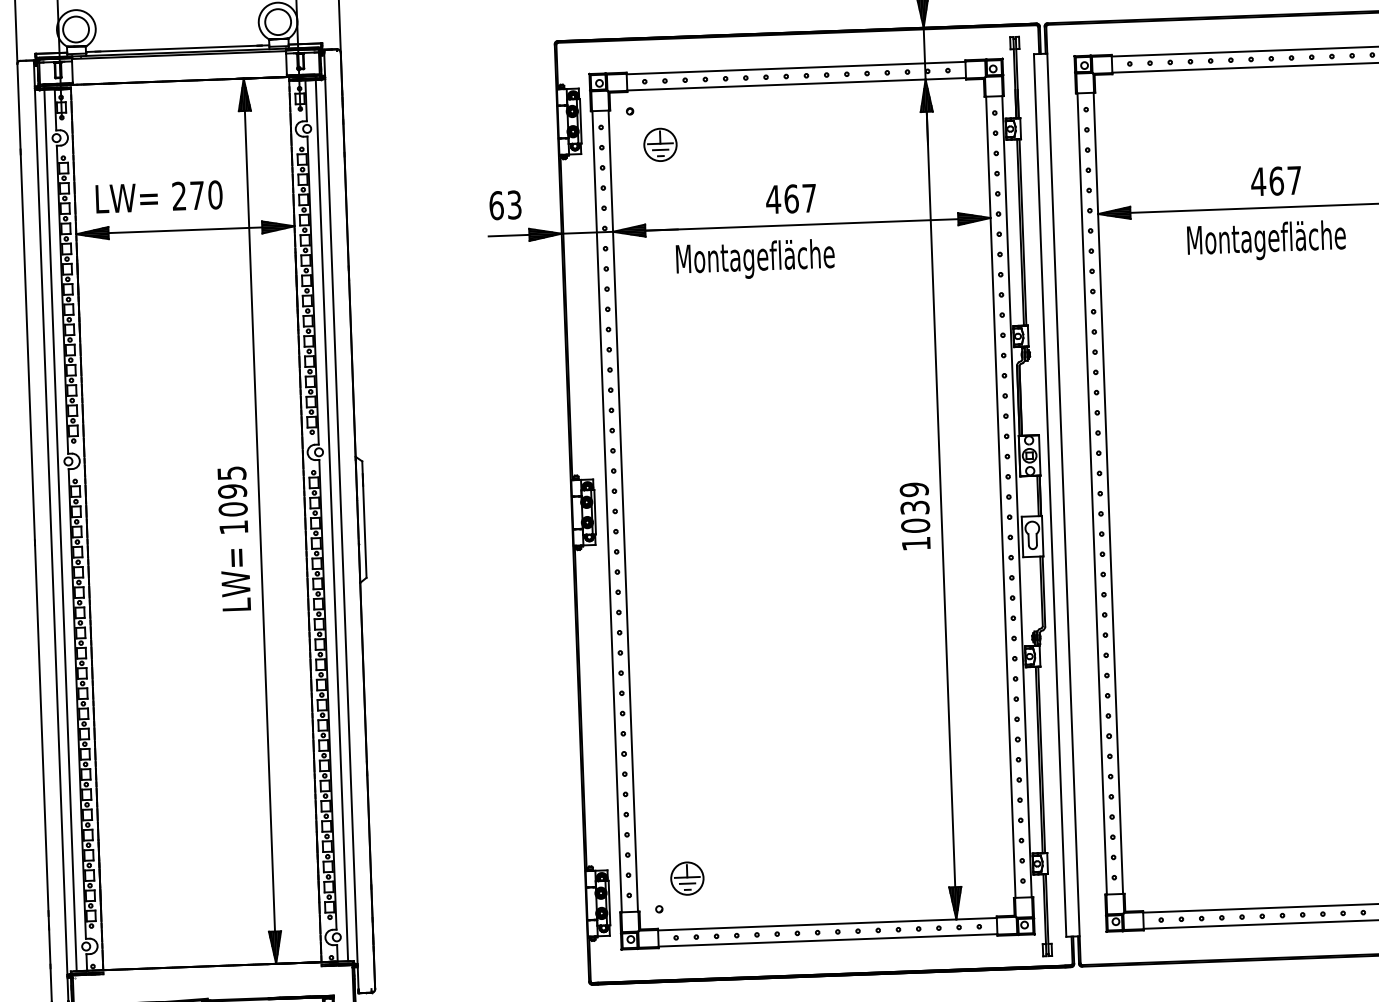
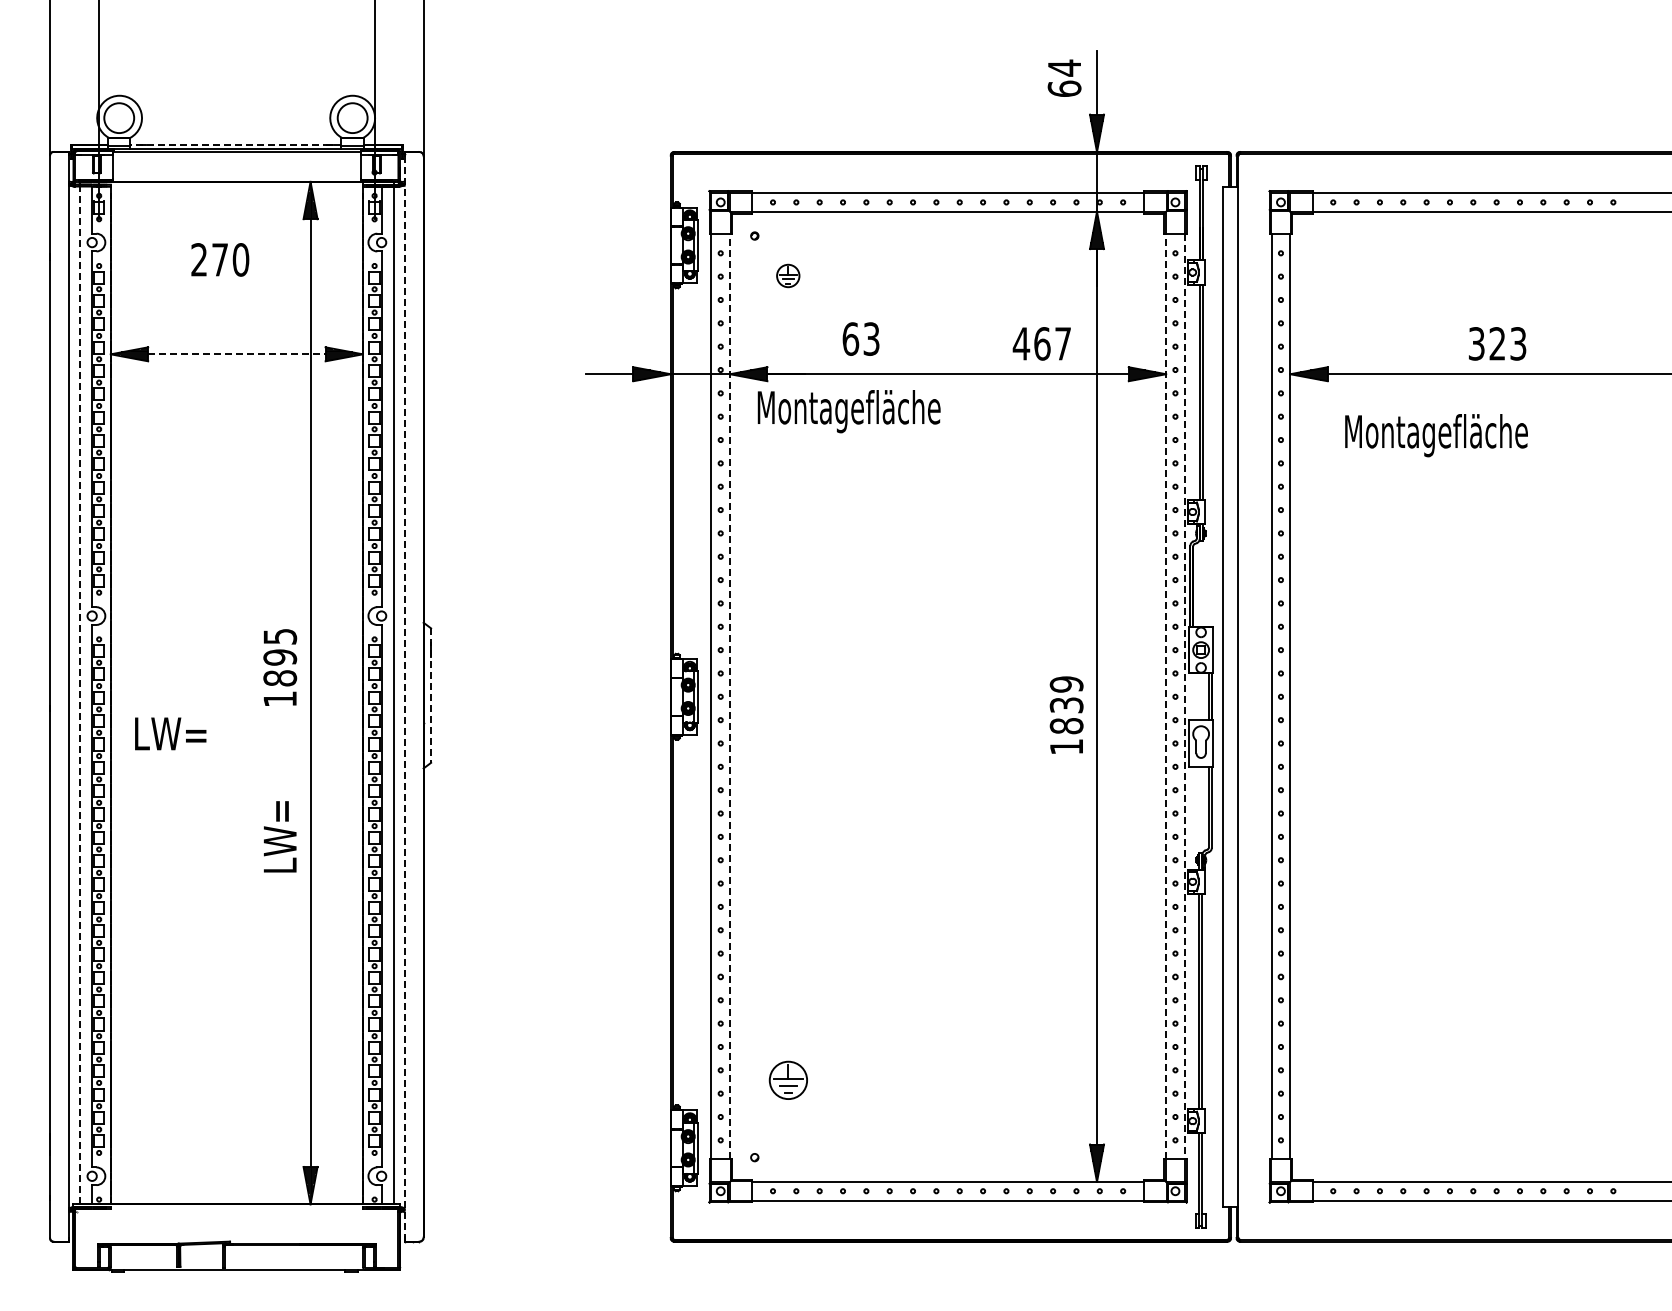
line: (177, 48) -> (235, 144), solid -> dashed
part: (659, 144) -> (787, 275), size x0.6
text: (1276, 180) -> (1497, 343), 467 -> 323
text: (197, 195) -> (220, 259), moved
text: (126, 197) -> (170, 733), moved
text: (790, 198) -> (1041, 343), moved
text: (504, 204) -> (860, 338), moved
line: (185, 230) -> (236, 354), solid -> dashed
text: (1266, 241) -> (1436, 435), moved
text: (754, 259) -> (848, 411), moved
line: (1016, 496) -> (1184, 696), solid -> dashed
line: (1001, 497) -> (1166, 696), solid -> dashed
text: (232, 509) -> (279, 678), 1095 -> 1895
line: (623, 510) -> (730, 696), solid -> dashed
line: (364, 520) -> (431, 696), solid -> dashed
line: (341, 521) -> (404, 696), solid -> dashed
text: (915, 525) -> (1066, 725), 1039 -> 1839
line: (60, 530) -> (80, 695), solid -> dashed
text: (236, 579) -> (280, 836), moved
part: (686, 877) -> (787, 1079), moved

